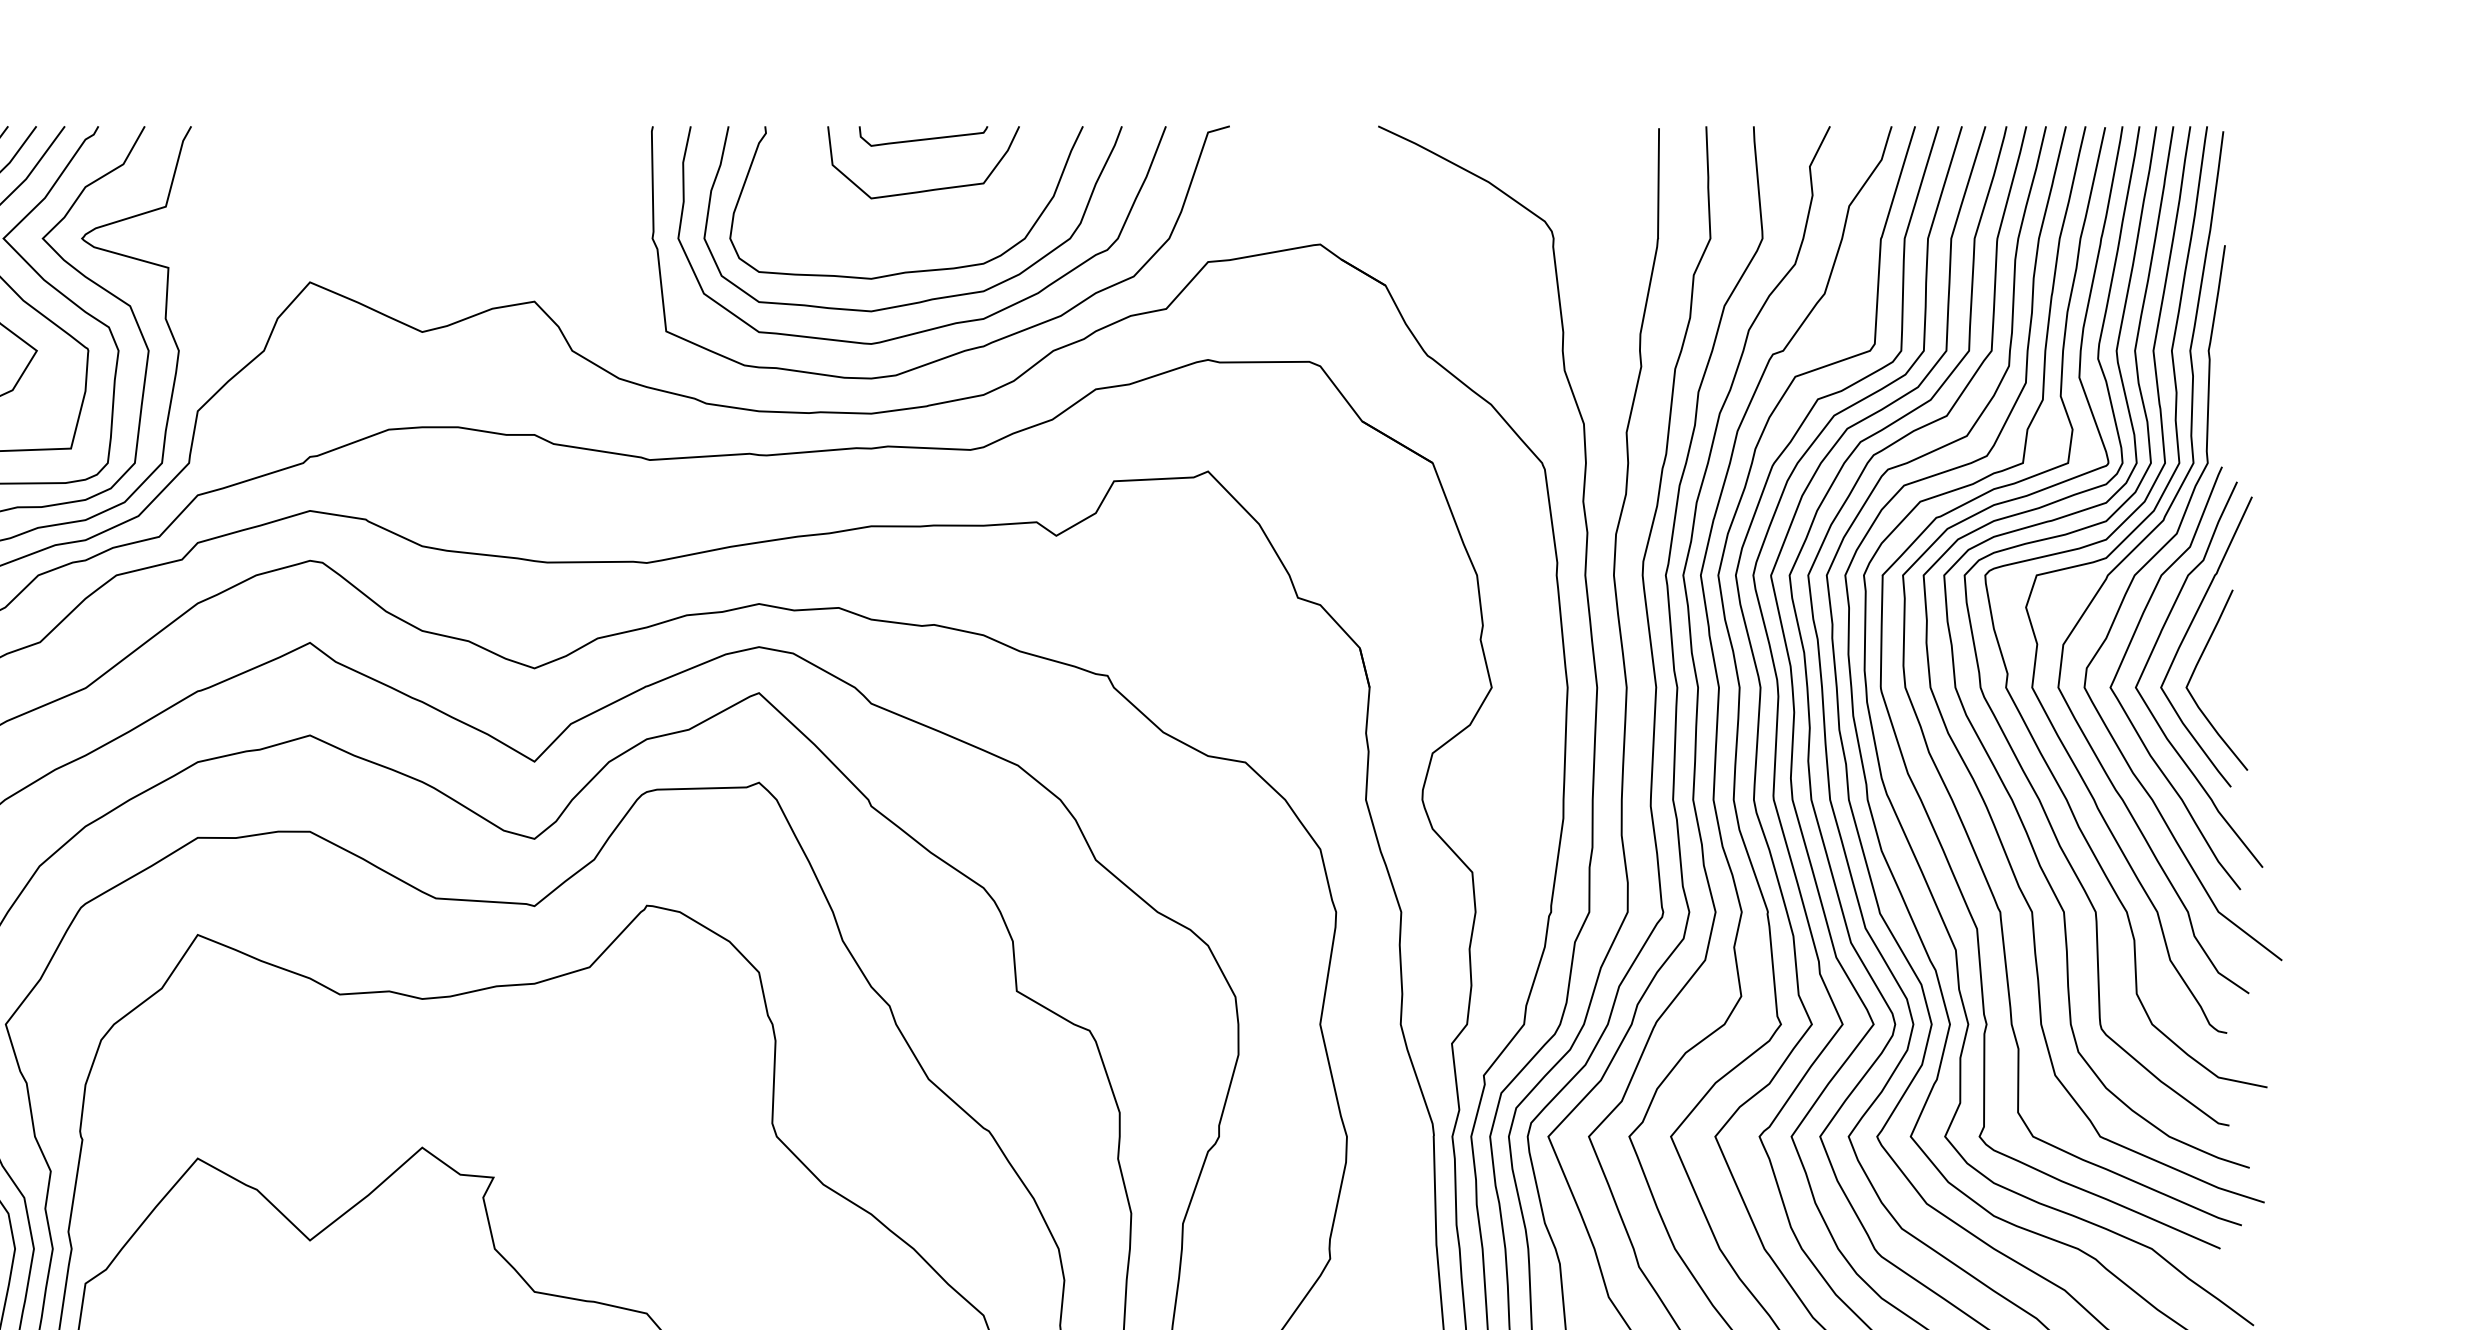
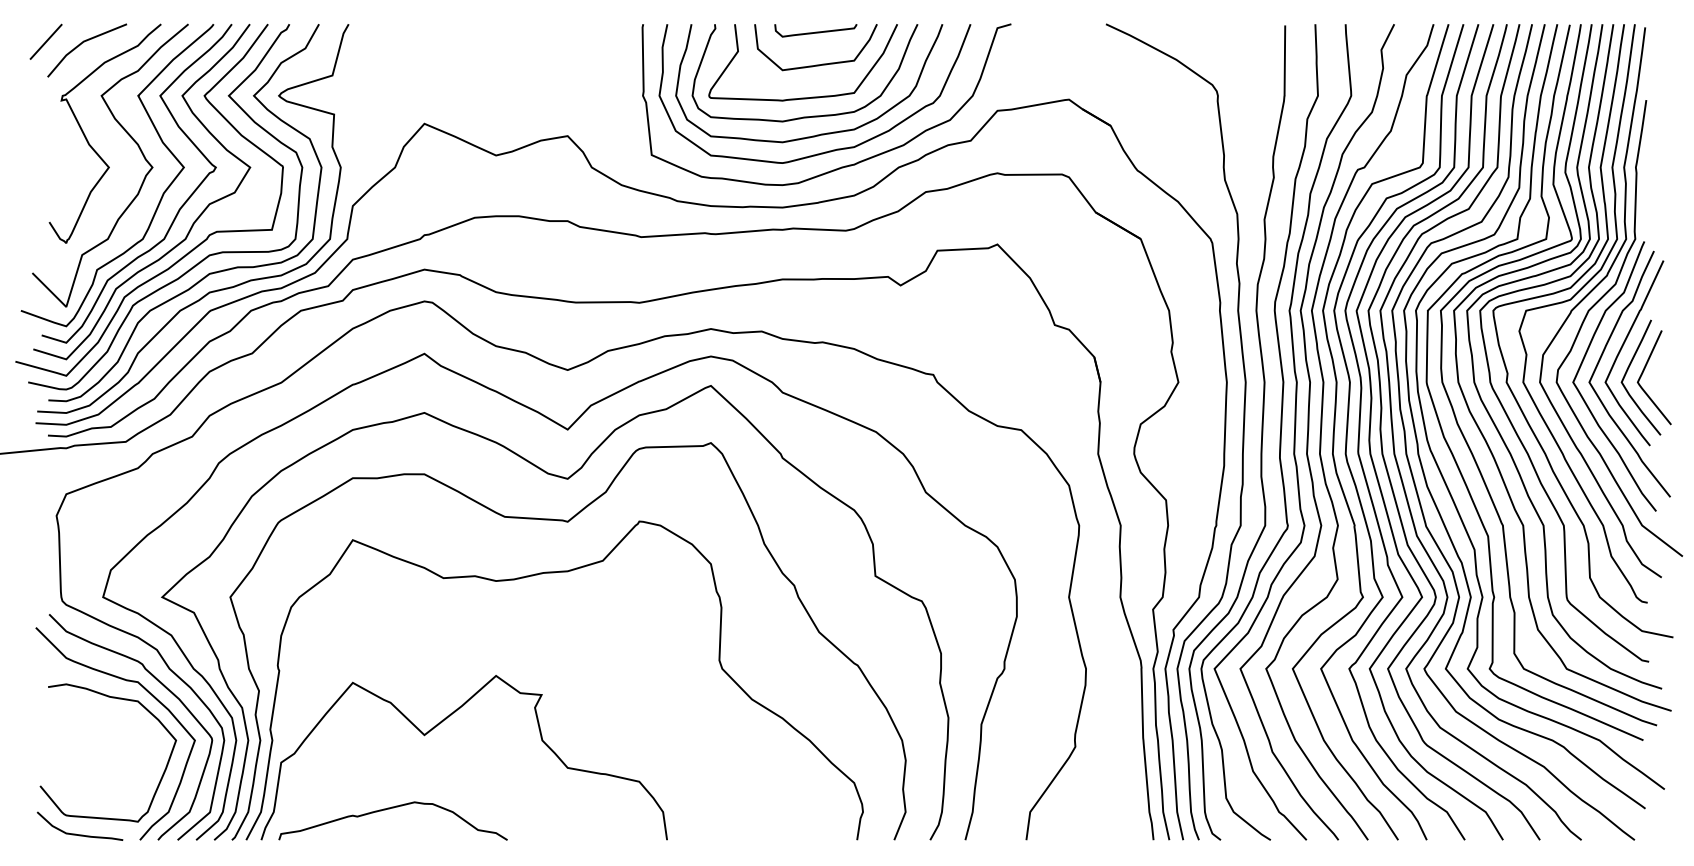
curve: (902, 241) -> (802, 97), added
curve: (2222, 670) -> (1644, 371), added

